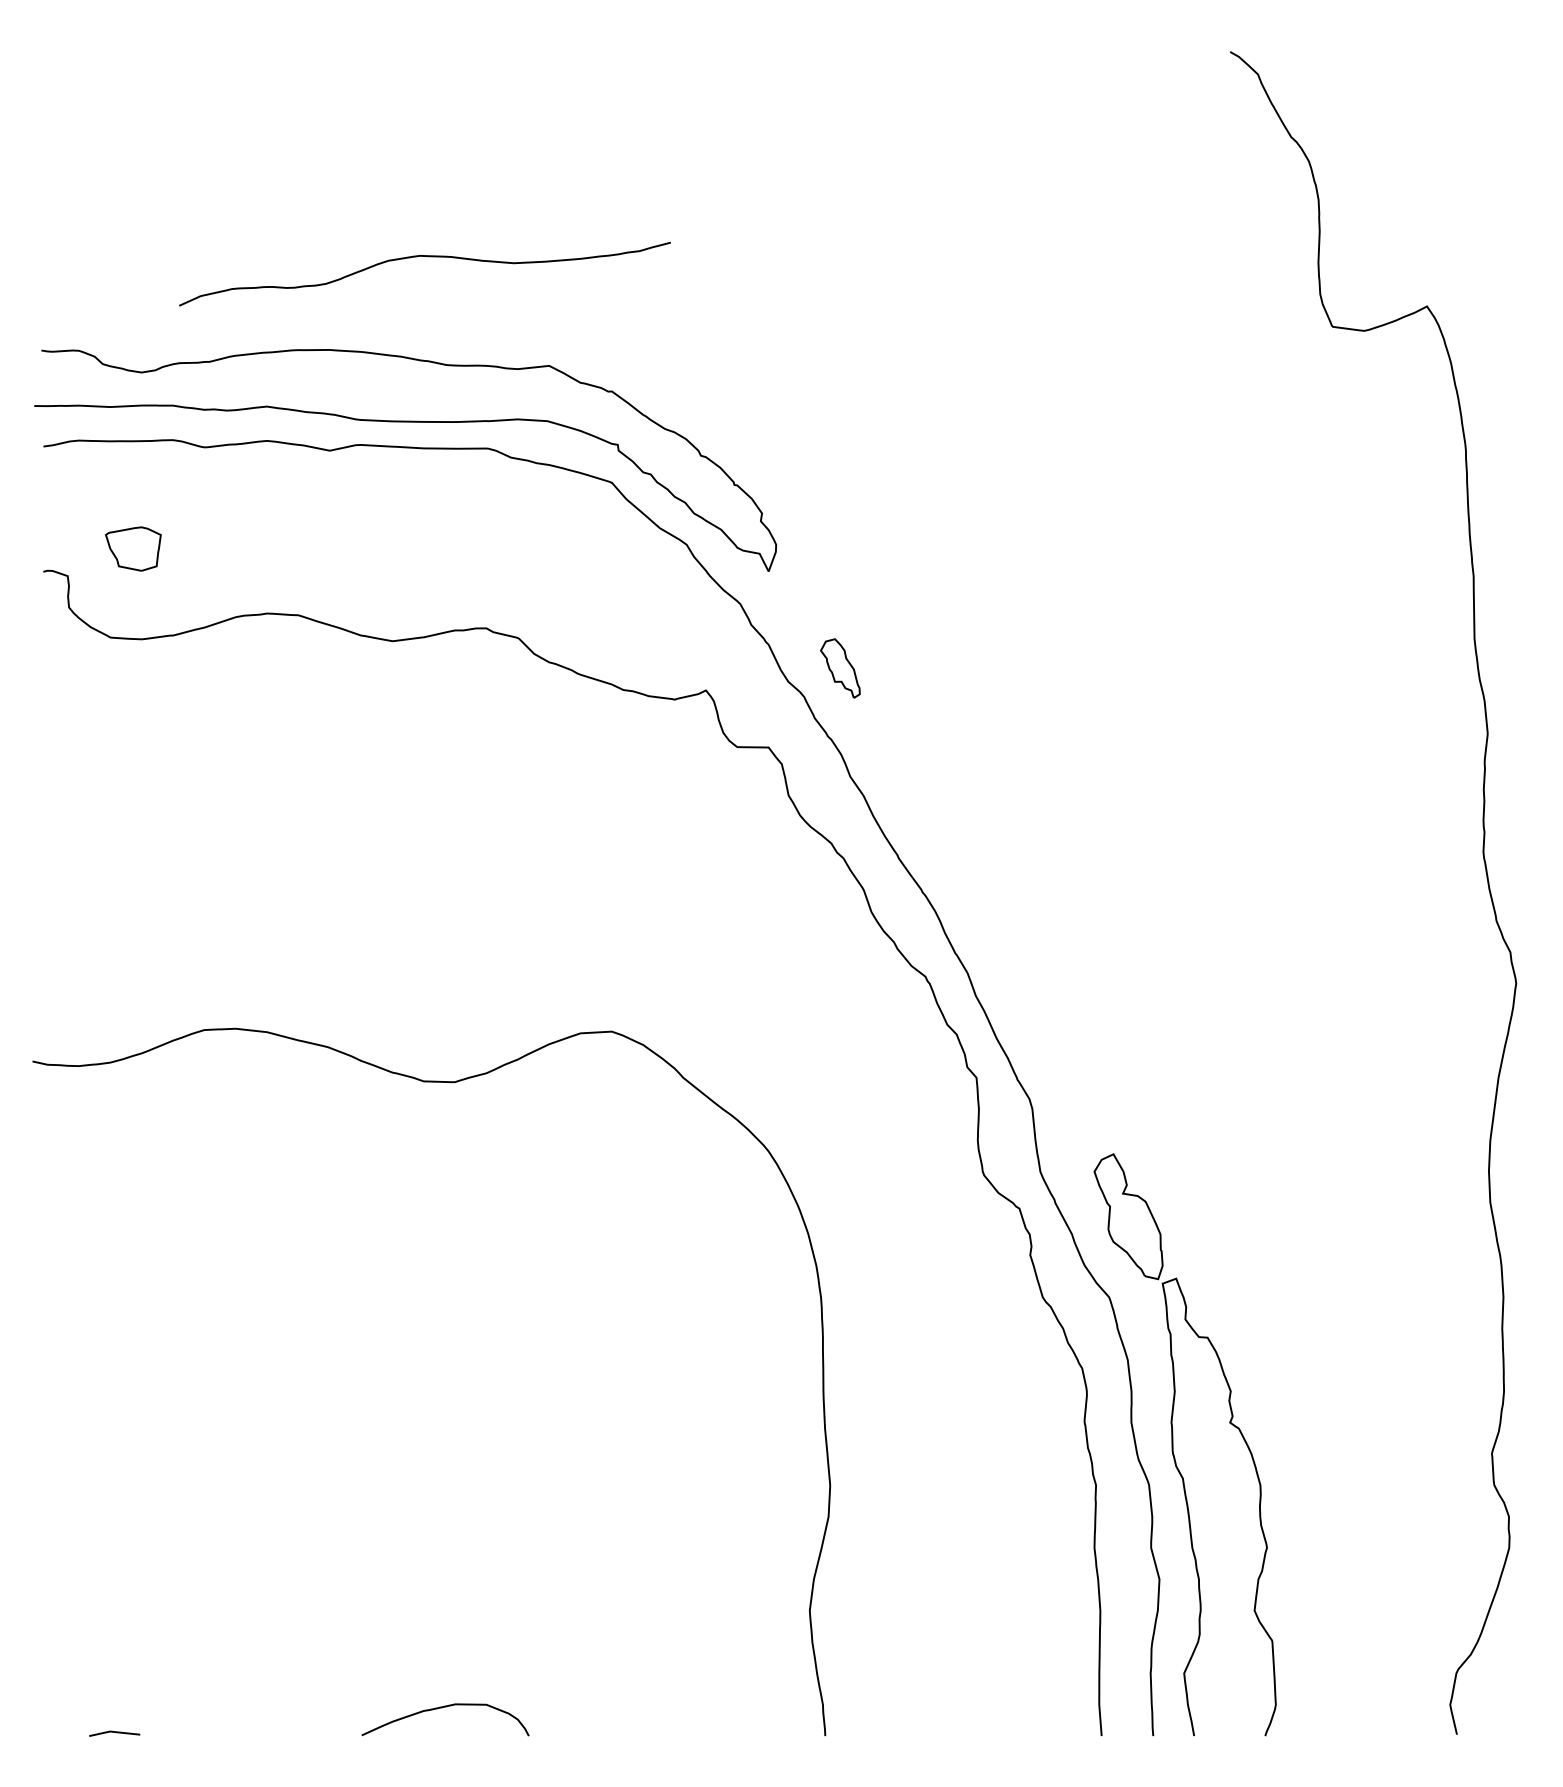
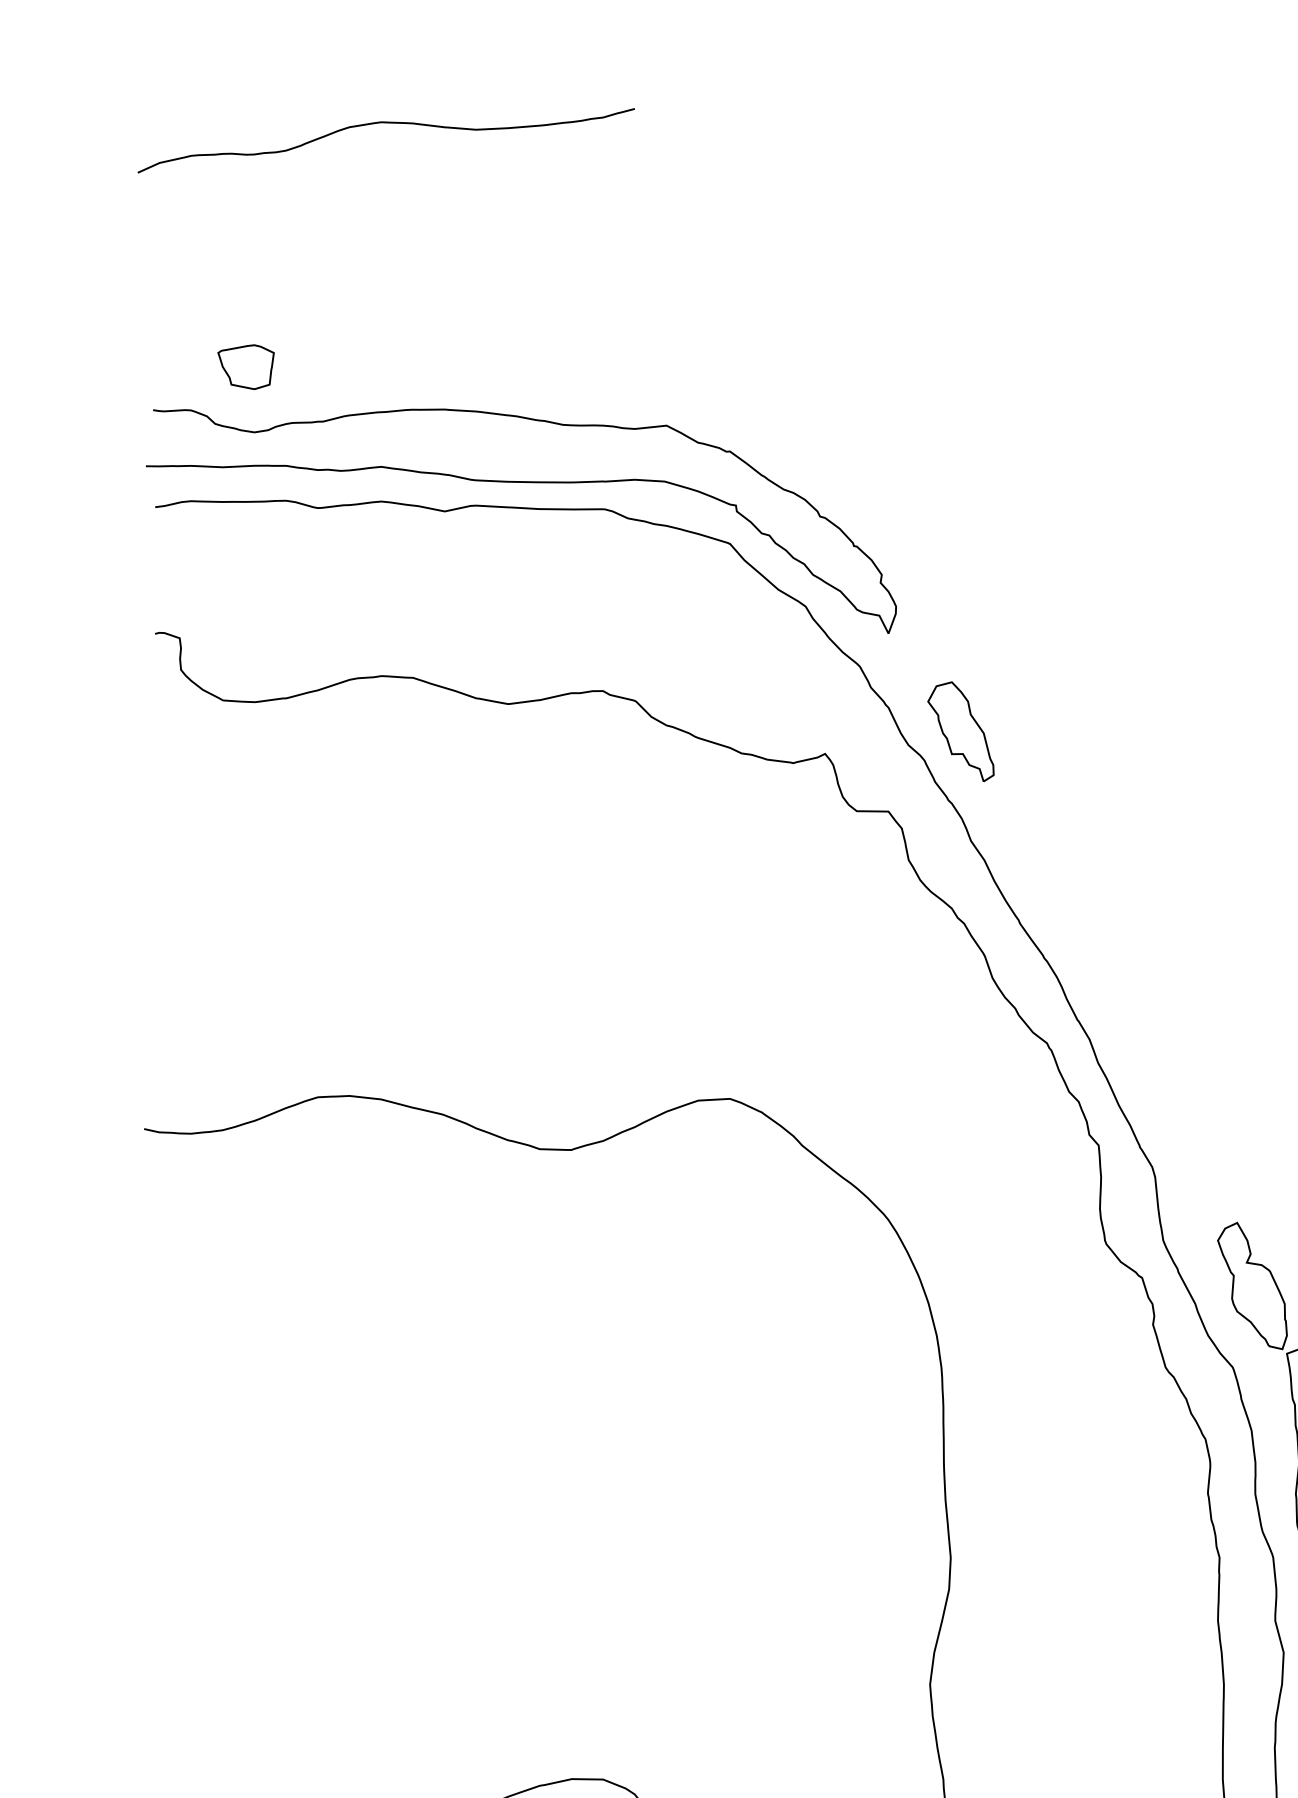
curve: (428, 257) -> (389, 123), moved
part: (133, 548) -> (246, 366), moved
part: (840, 668) -> (961, 731), size x1.67

